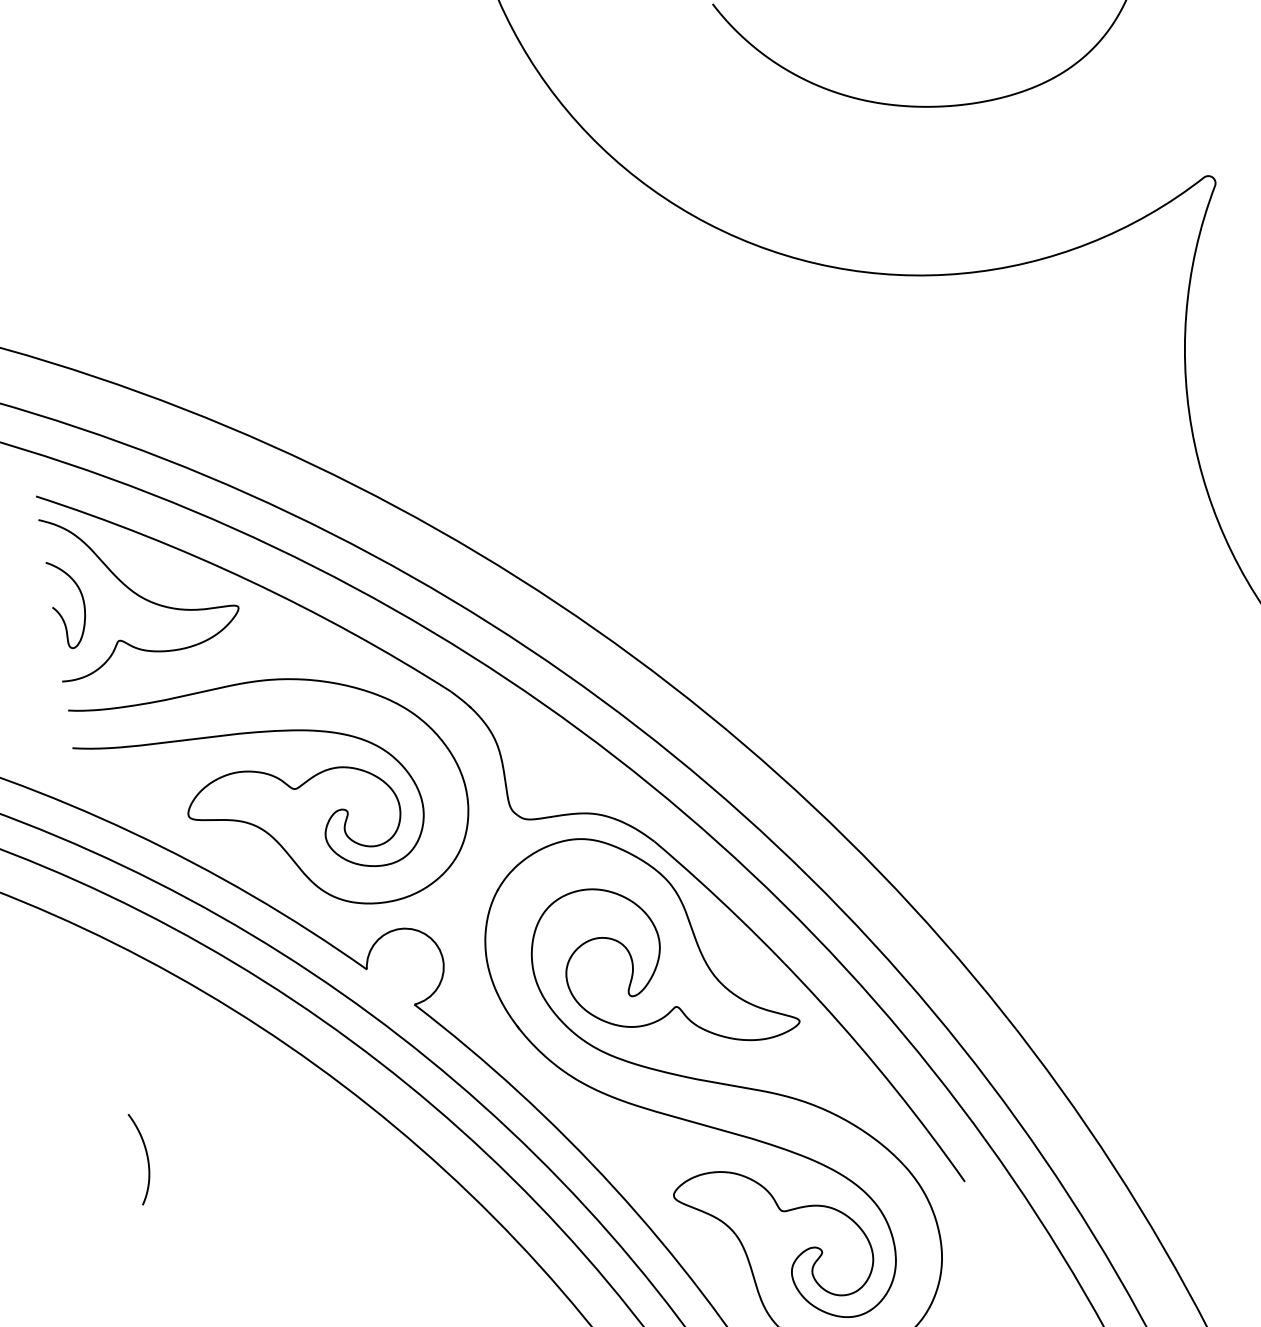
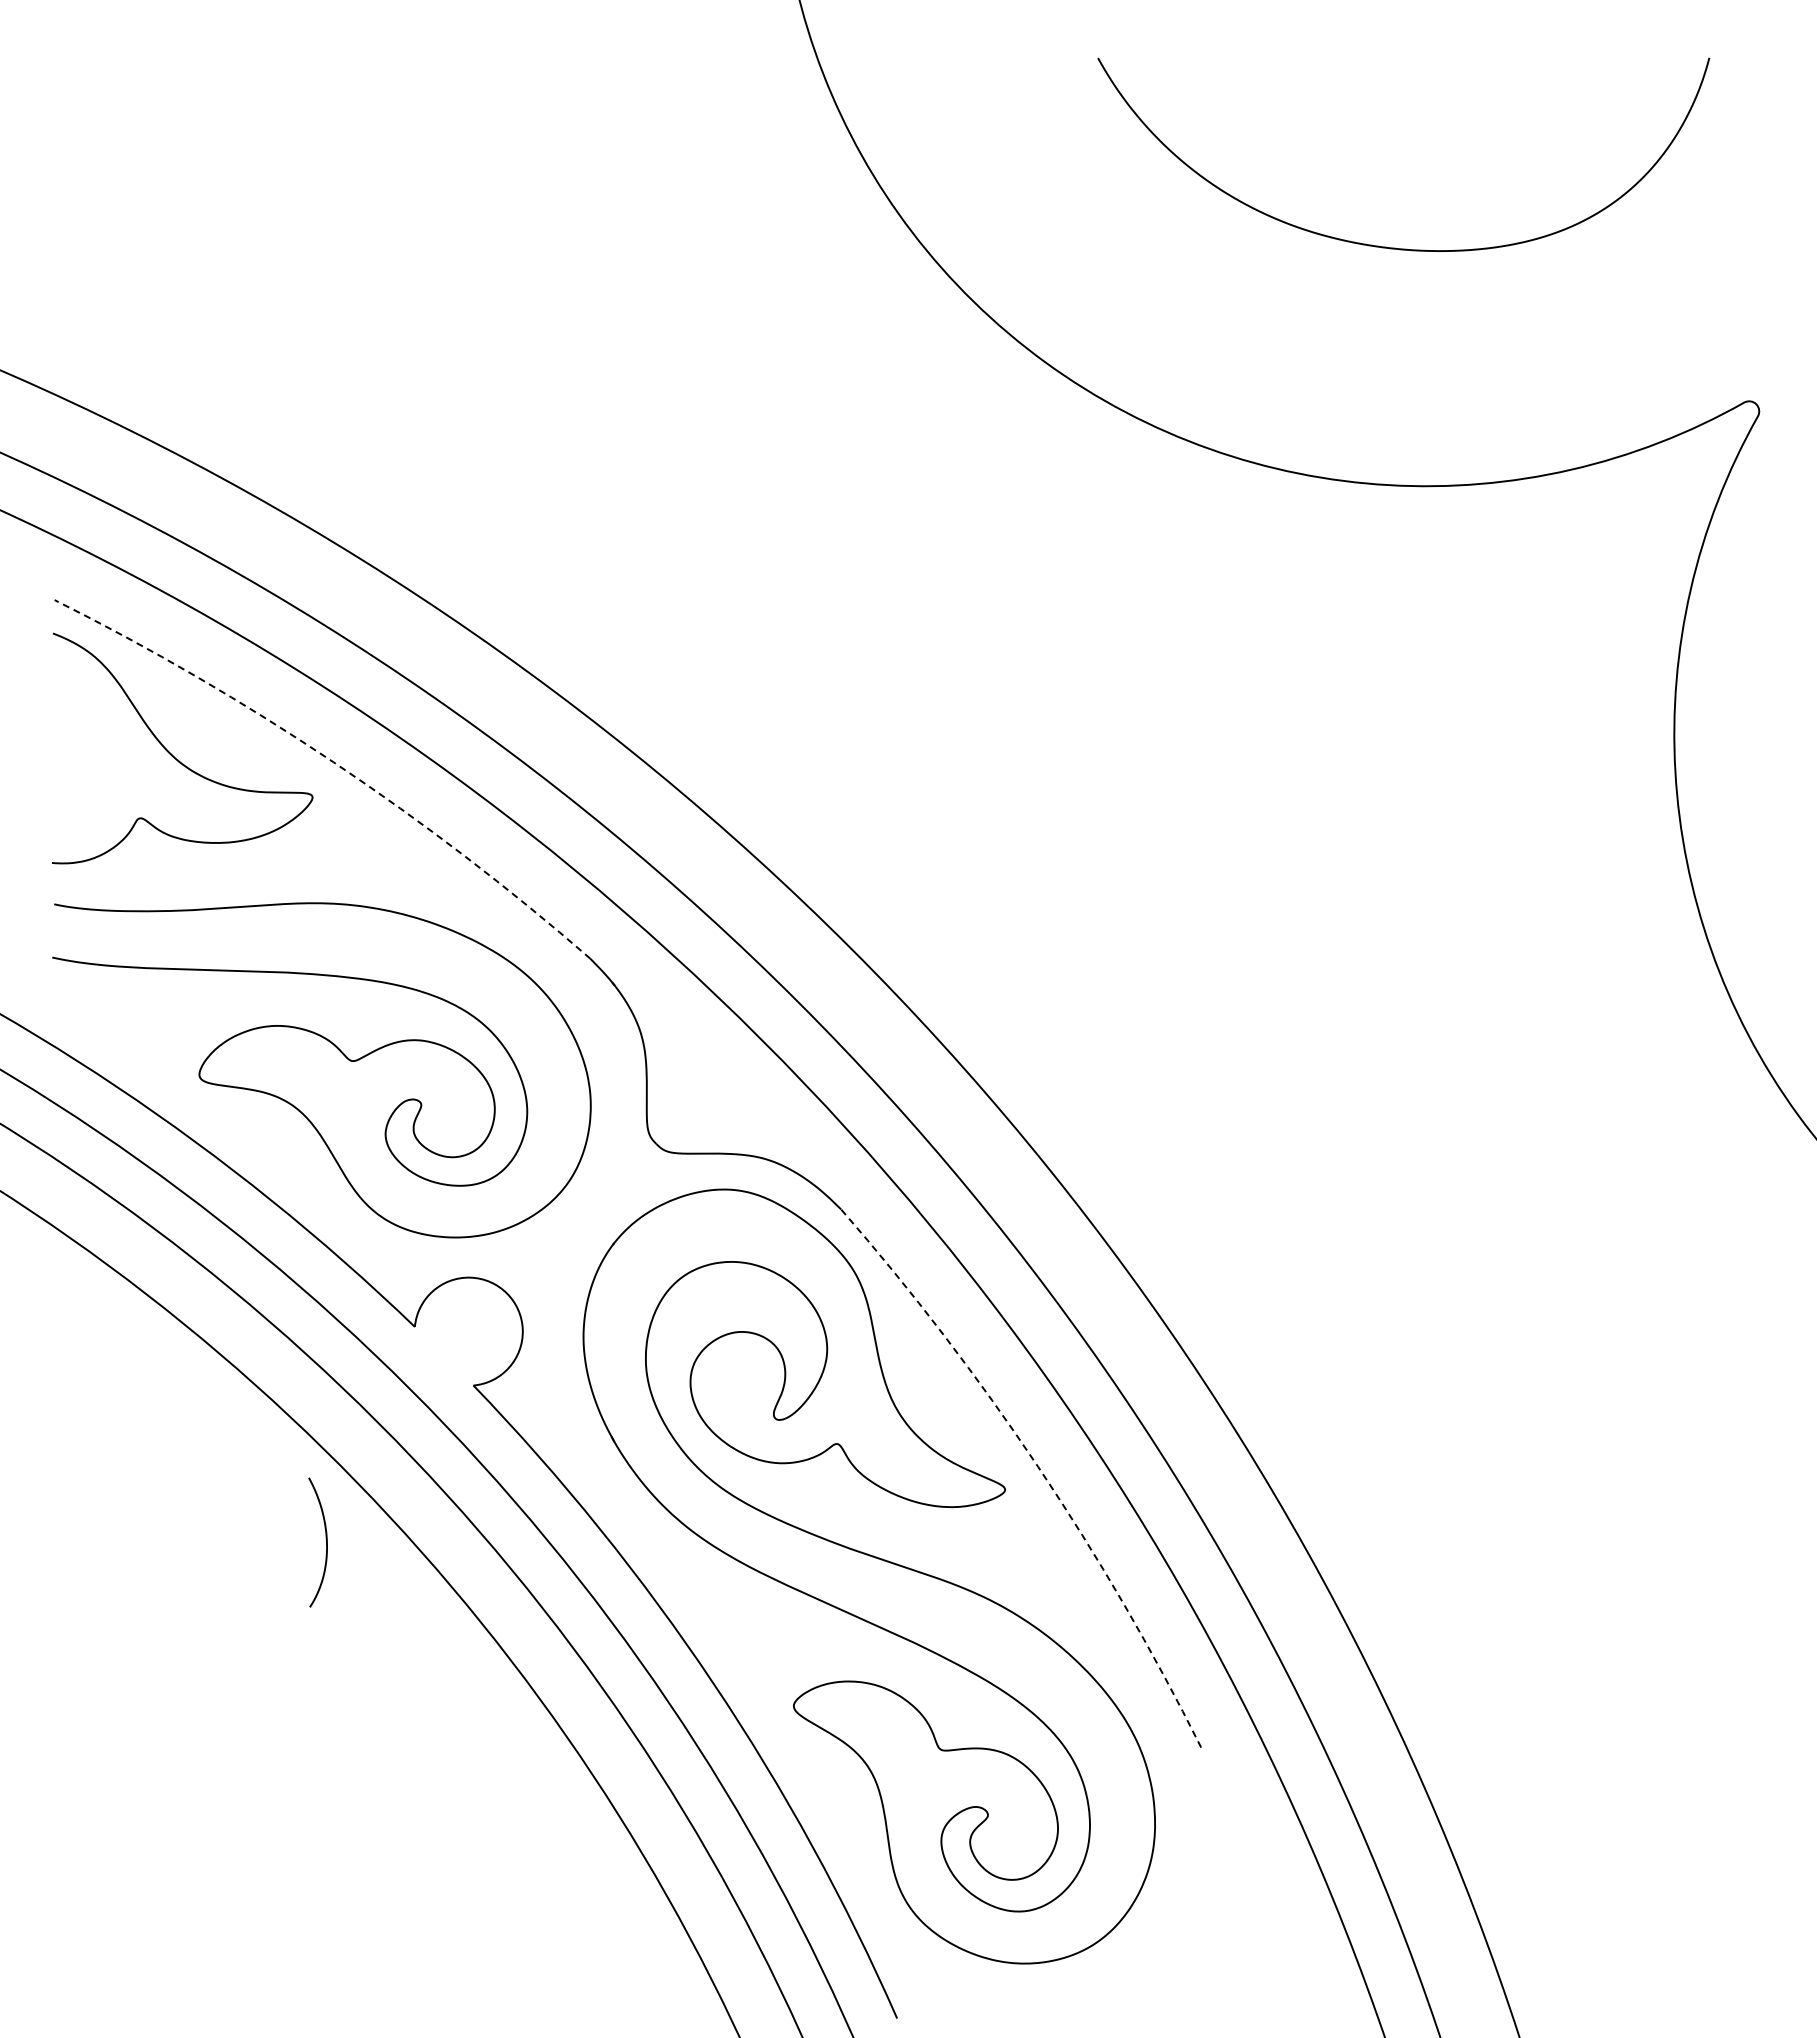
arc: (249, 580) -> (333, 762), solid -> dashed
curve: (59, 612) -> (62, 766), removed
arc: (820, 1002) -> (1038, 1467), solid -> dashed
curve: (146, 1155) -> (325, 1539), moved

